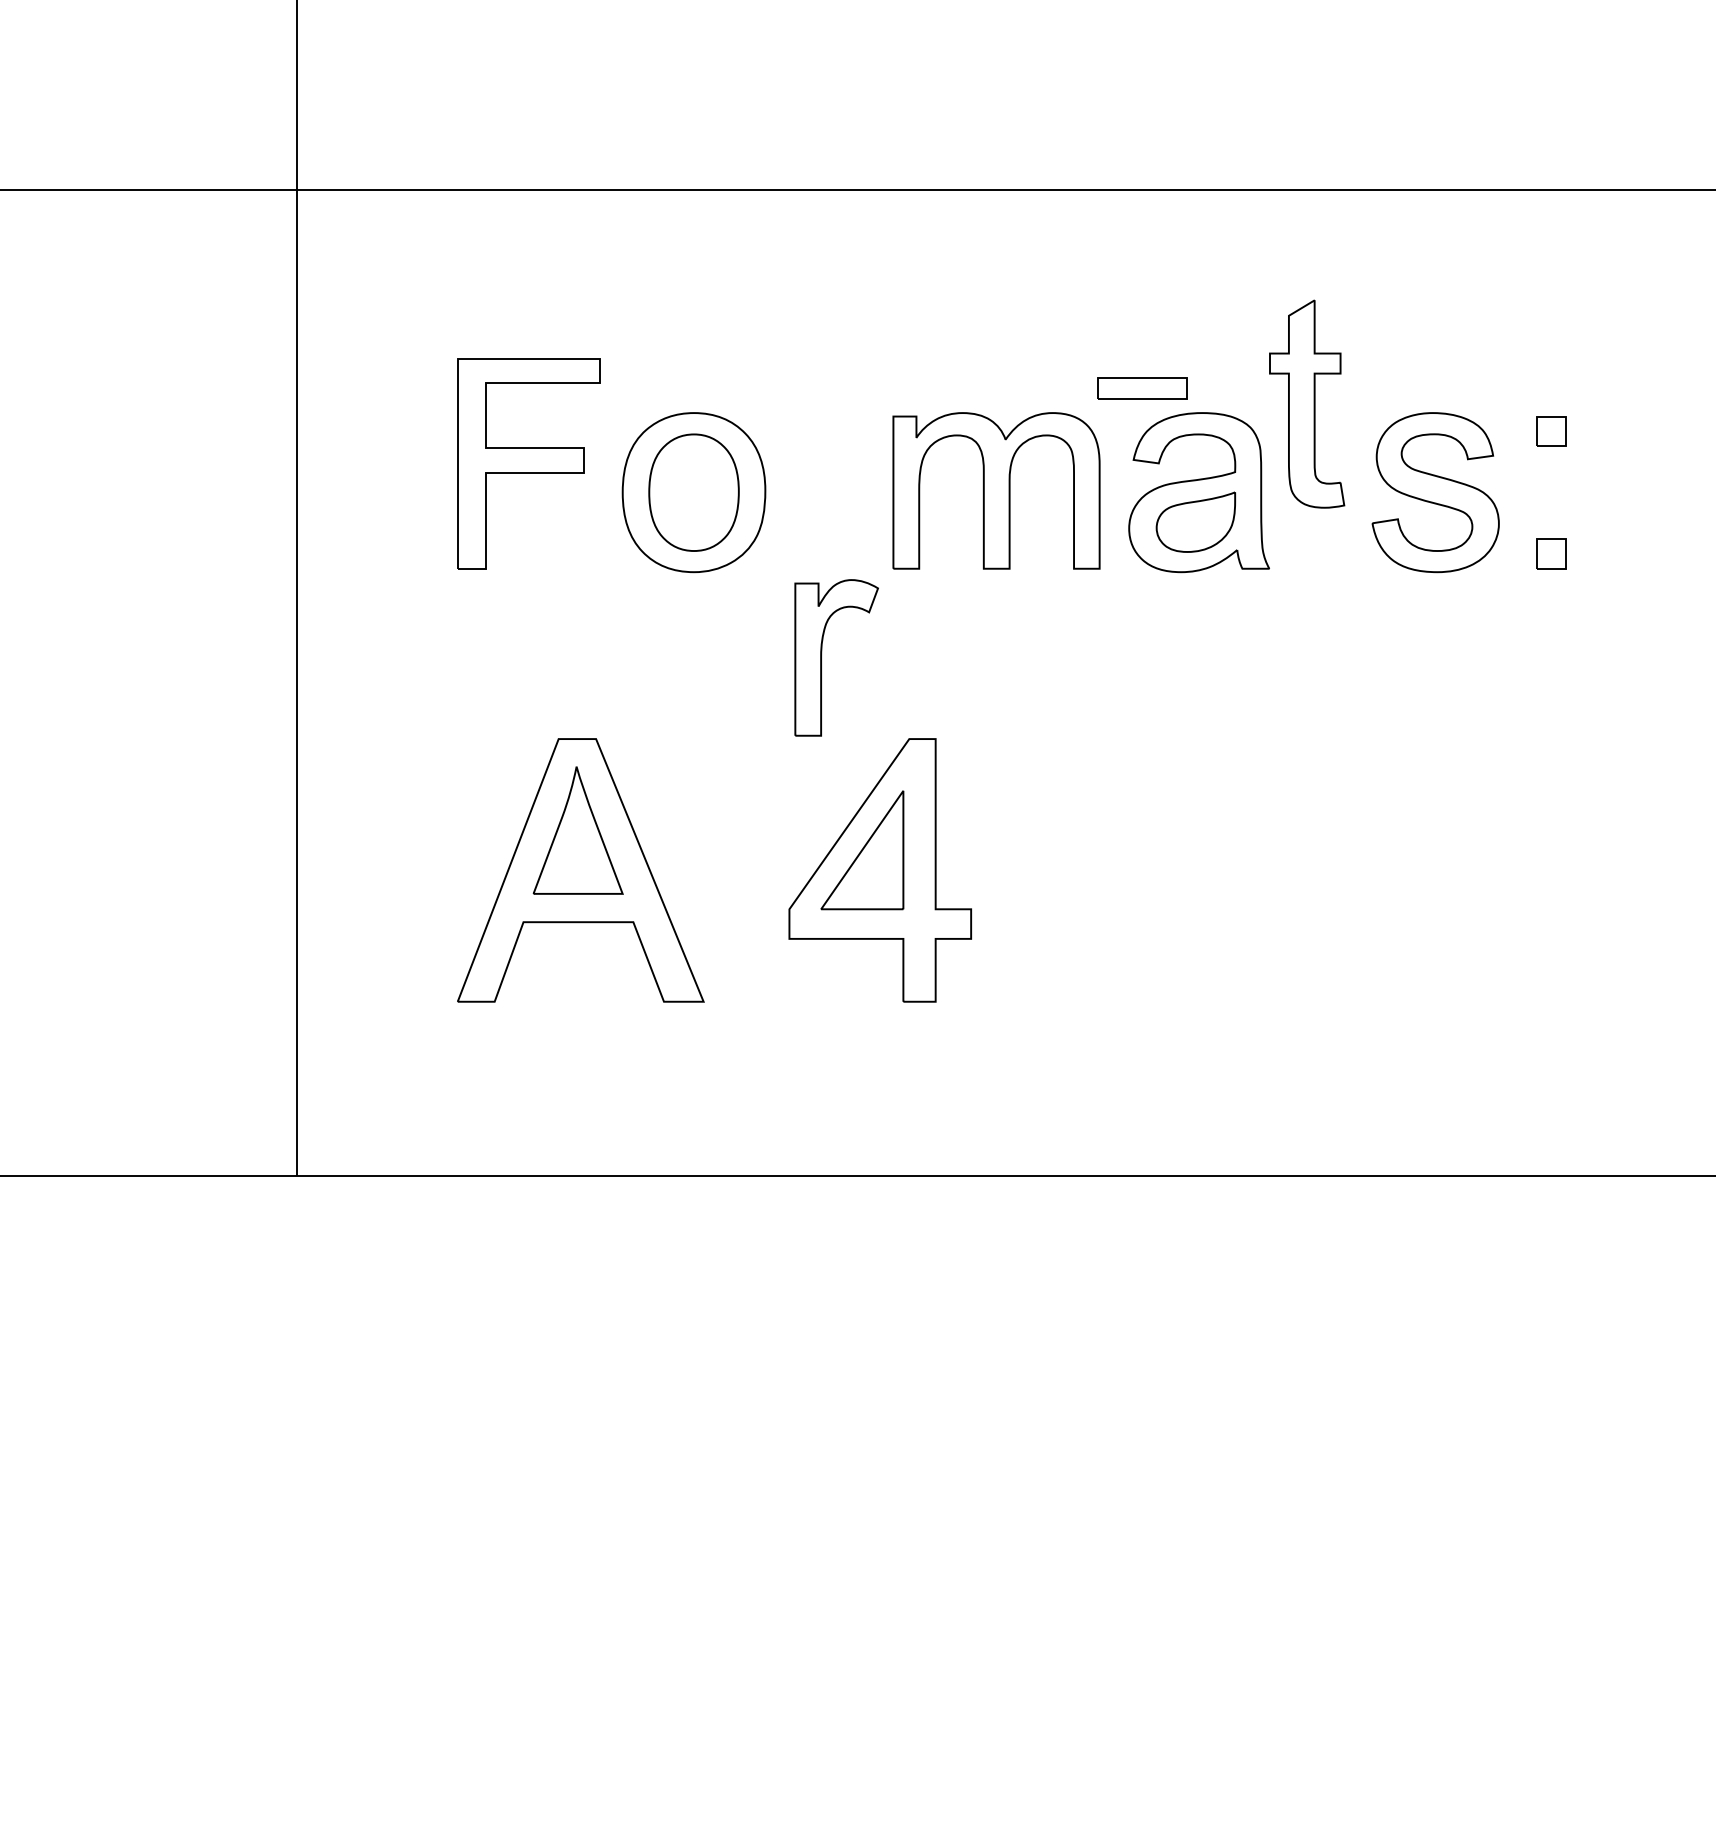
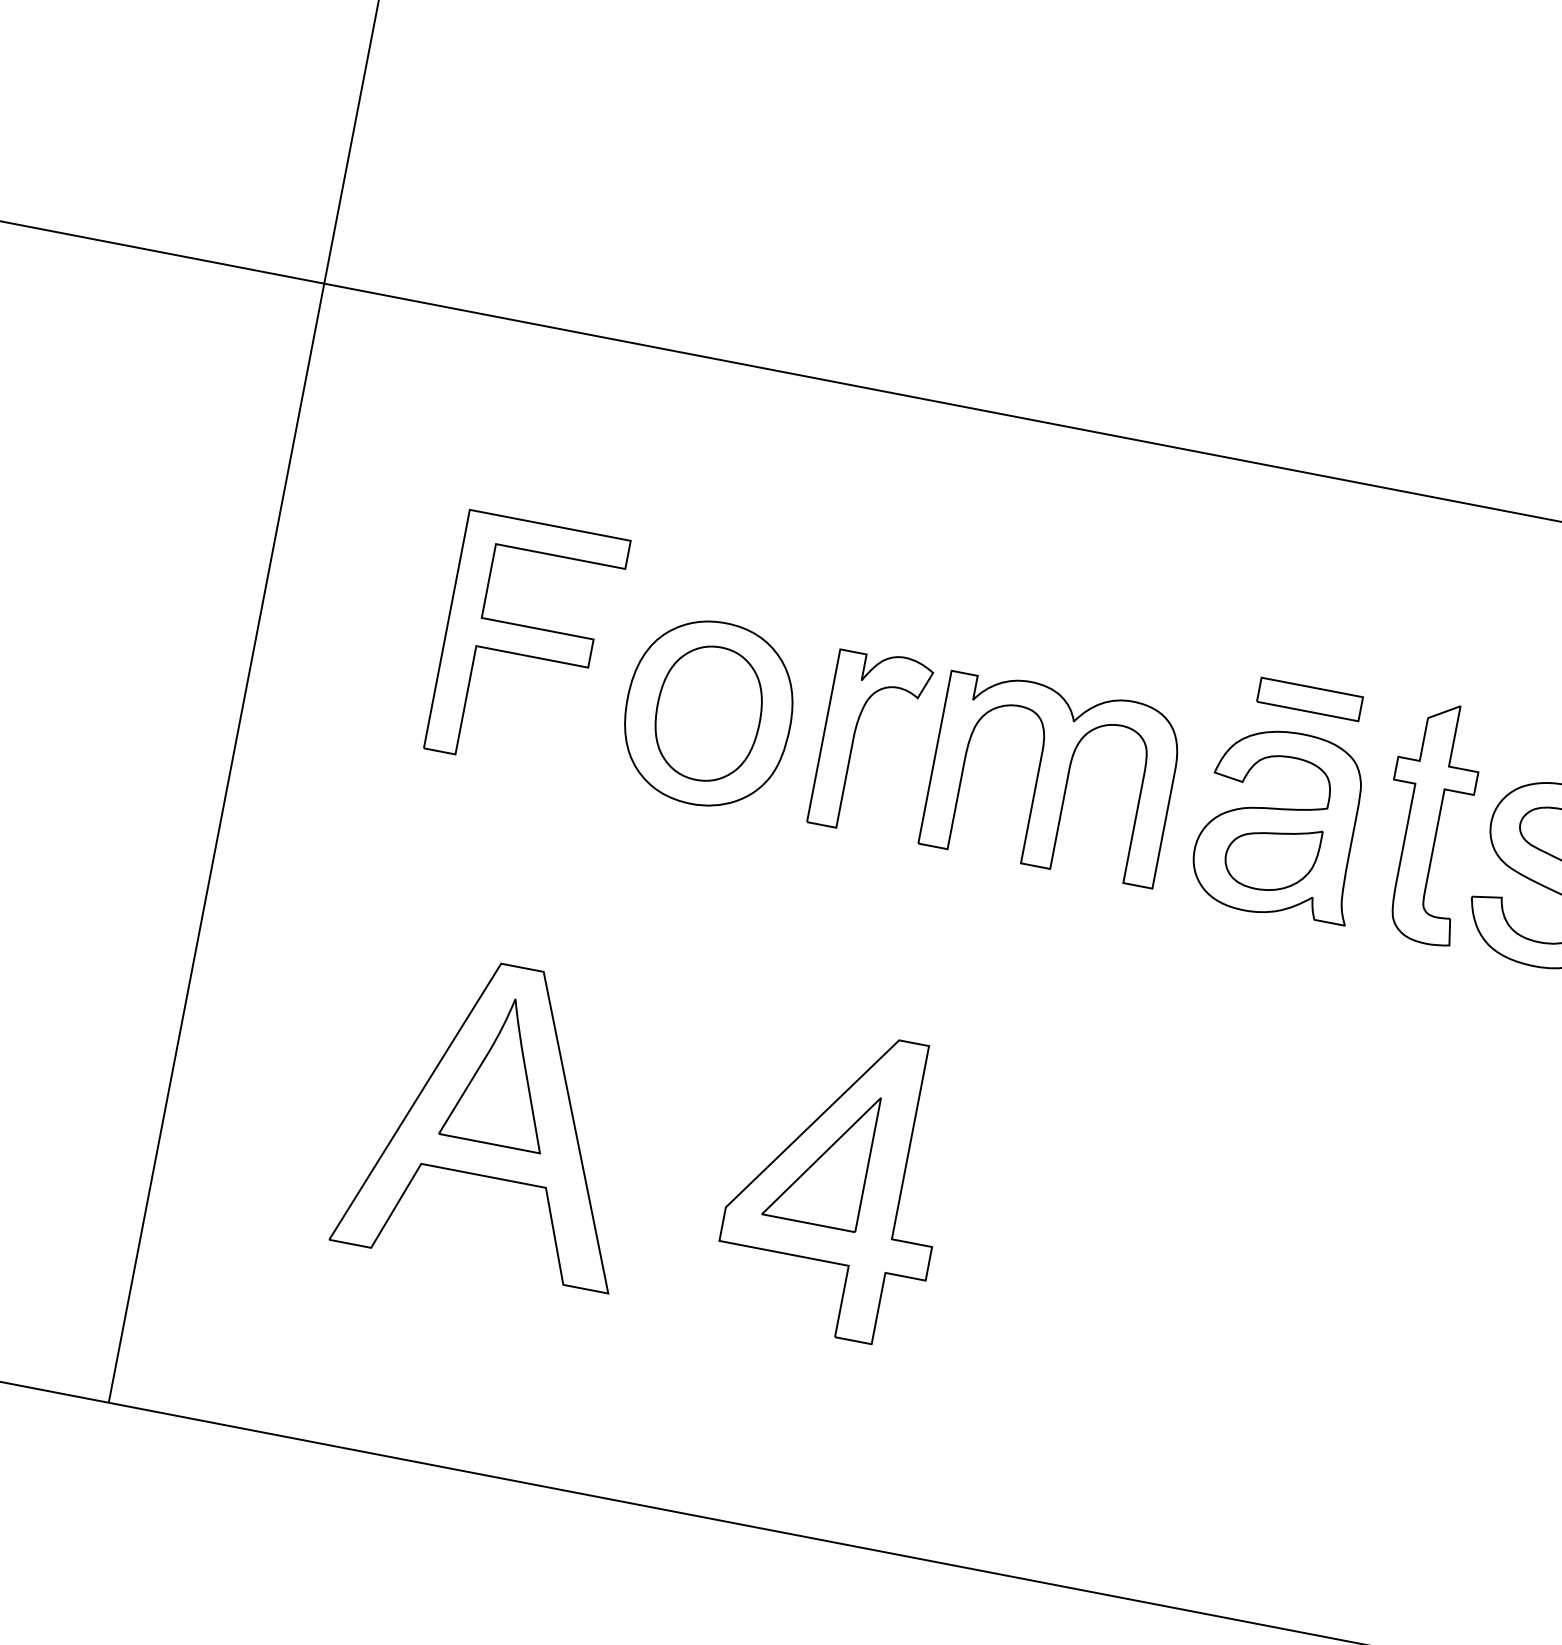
part: (1142, 388) -> (1309, 699), moved
part: (1307, 403) -> (1429, 821), moved
part: (822, 653) -> (855, 734), moved

